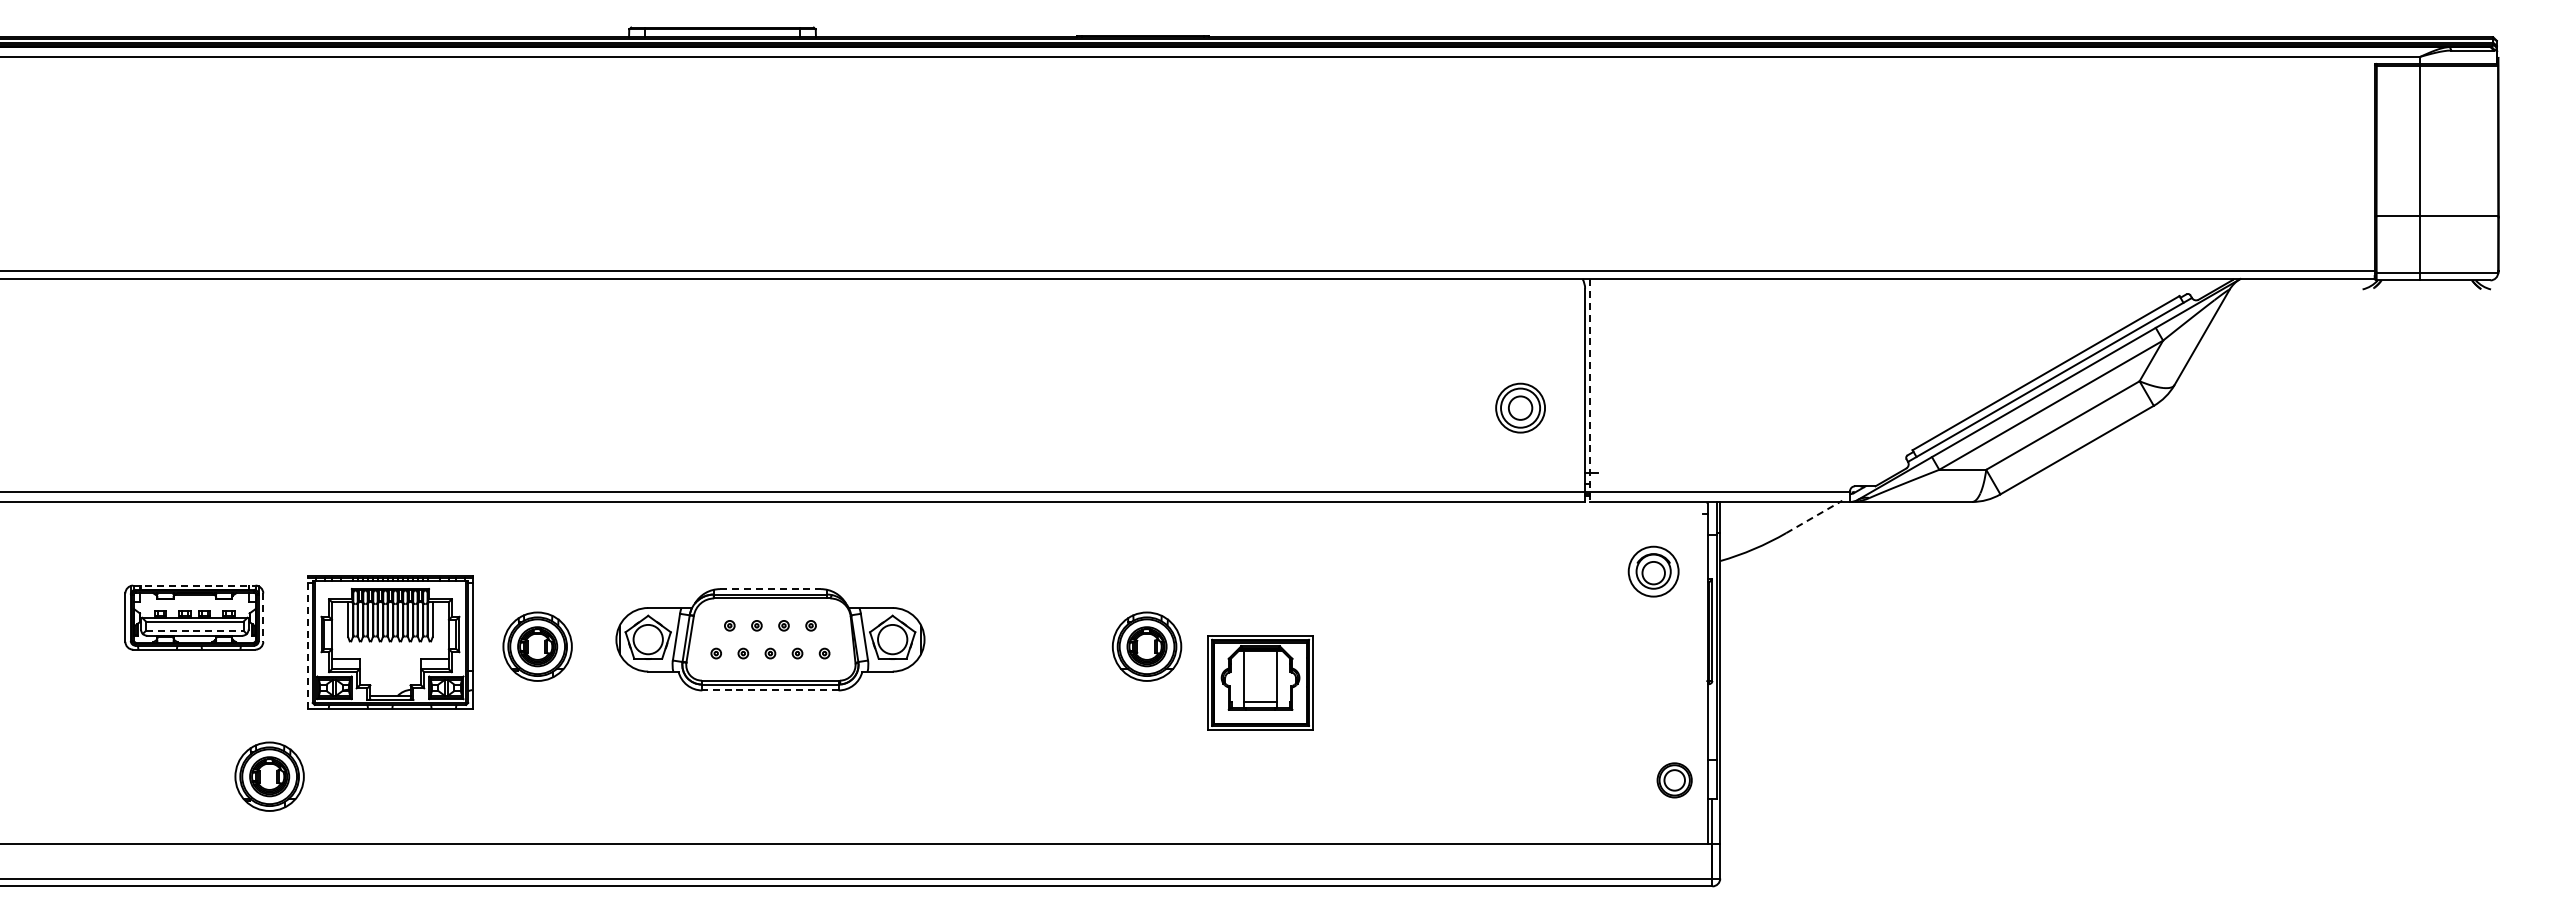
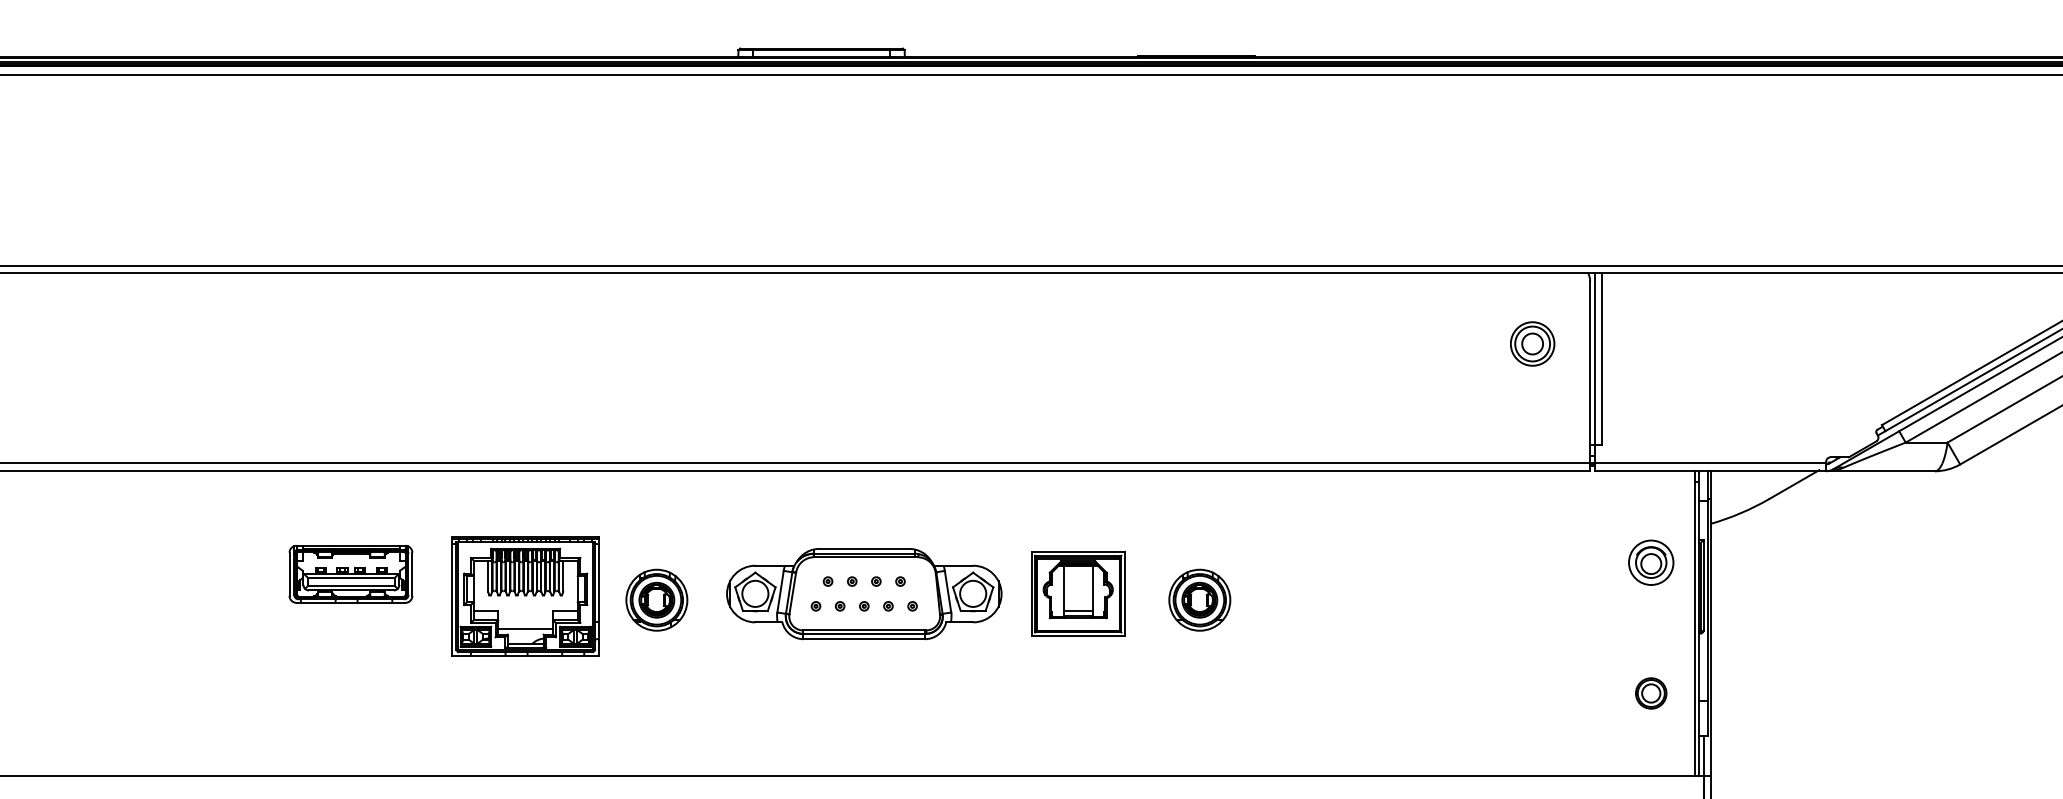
line: (1597, 375) -> (1601, 358), added
line: (1590, 390) -> (1594, 371), dashed -> solid
part: (1520, 407) -> (1532, 343), moved
line: (1814, 516) -> (1794, 484), dashed -> solid
part: (1653, 571) -> (1651, 562), moved
line: (194, 585) -> (351, 545), dashed -> solid
line: (770, 589) -> (864, 549), dashed -> solid
line: (263, 618) -> (412, 575), dashed -> solid
line: (194, 630) -> (351, 585), dashed -> solid
line: (308, 642) -> (452, 596), dashed -> solid
line: (1702, 672) -> (1694, 623), added
line: (390, 679) -> (525, 629), added
part: (1260, 682) -> (1078, 593), moved
line: (769, 690) -> (863, 639), dashed -> solid
part: (269, 776) -> (417, 715), removed
part: (1674, 780) -> (1651, 693), moved

